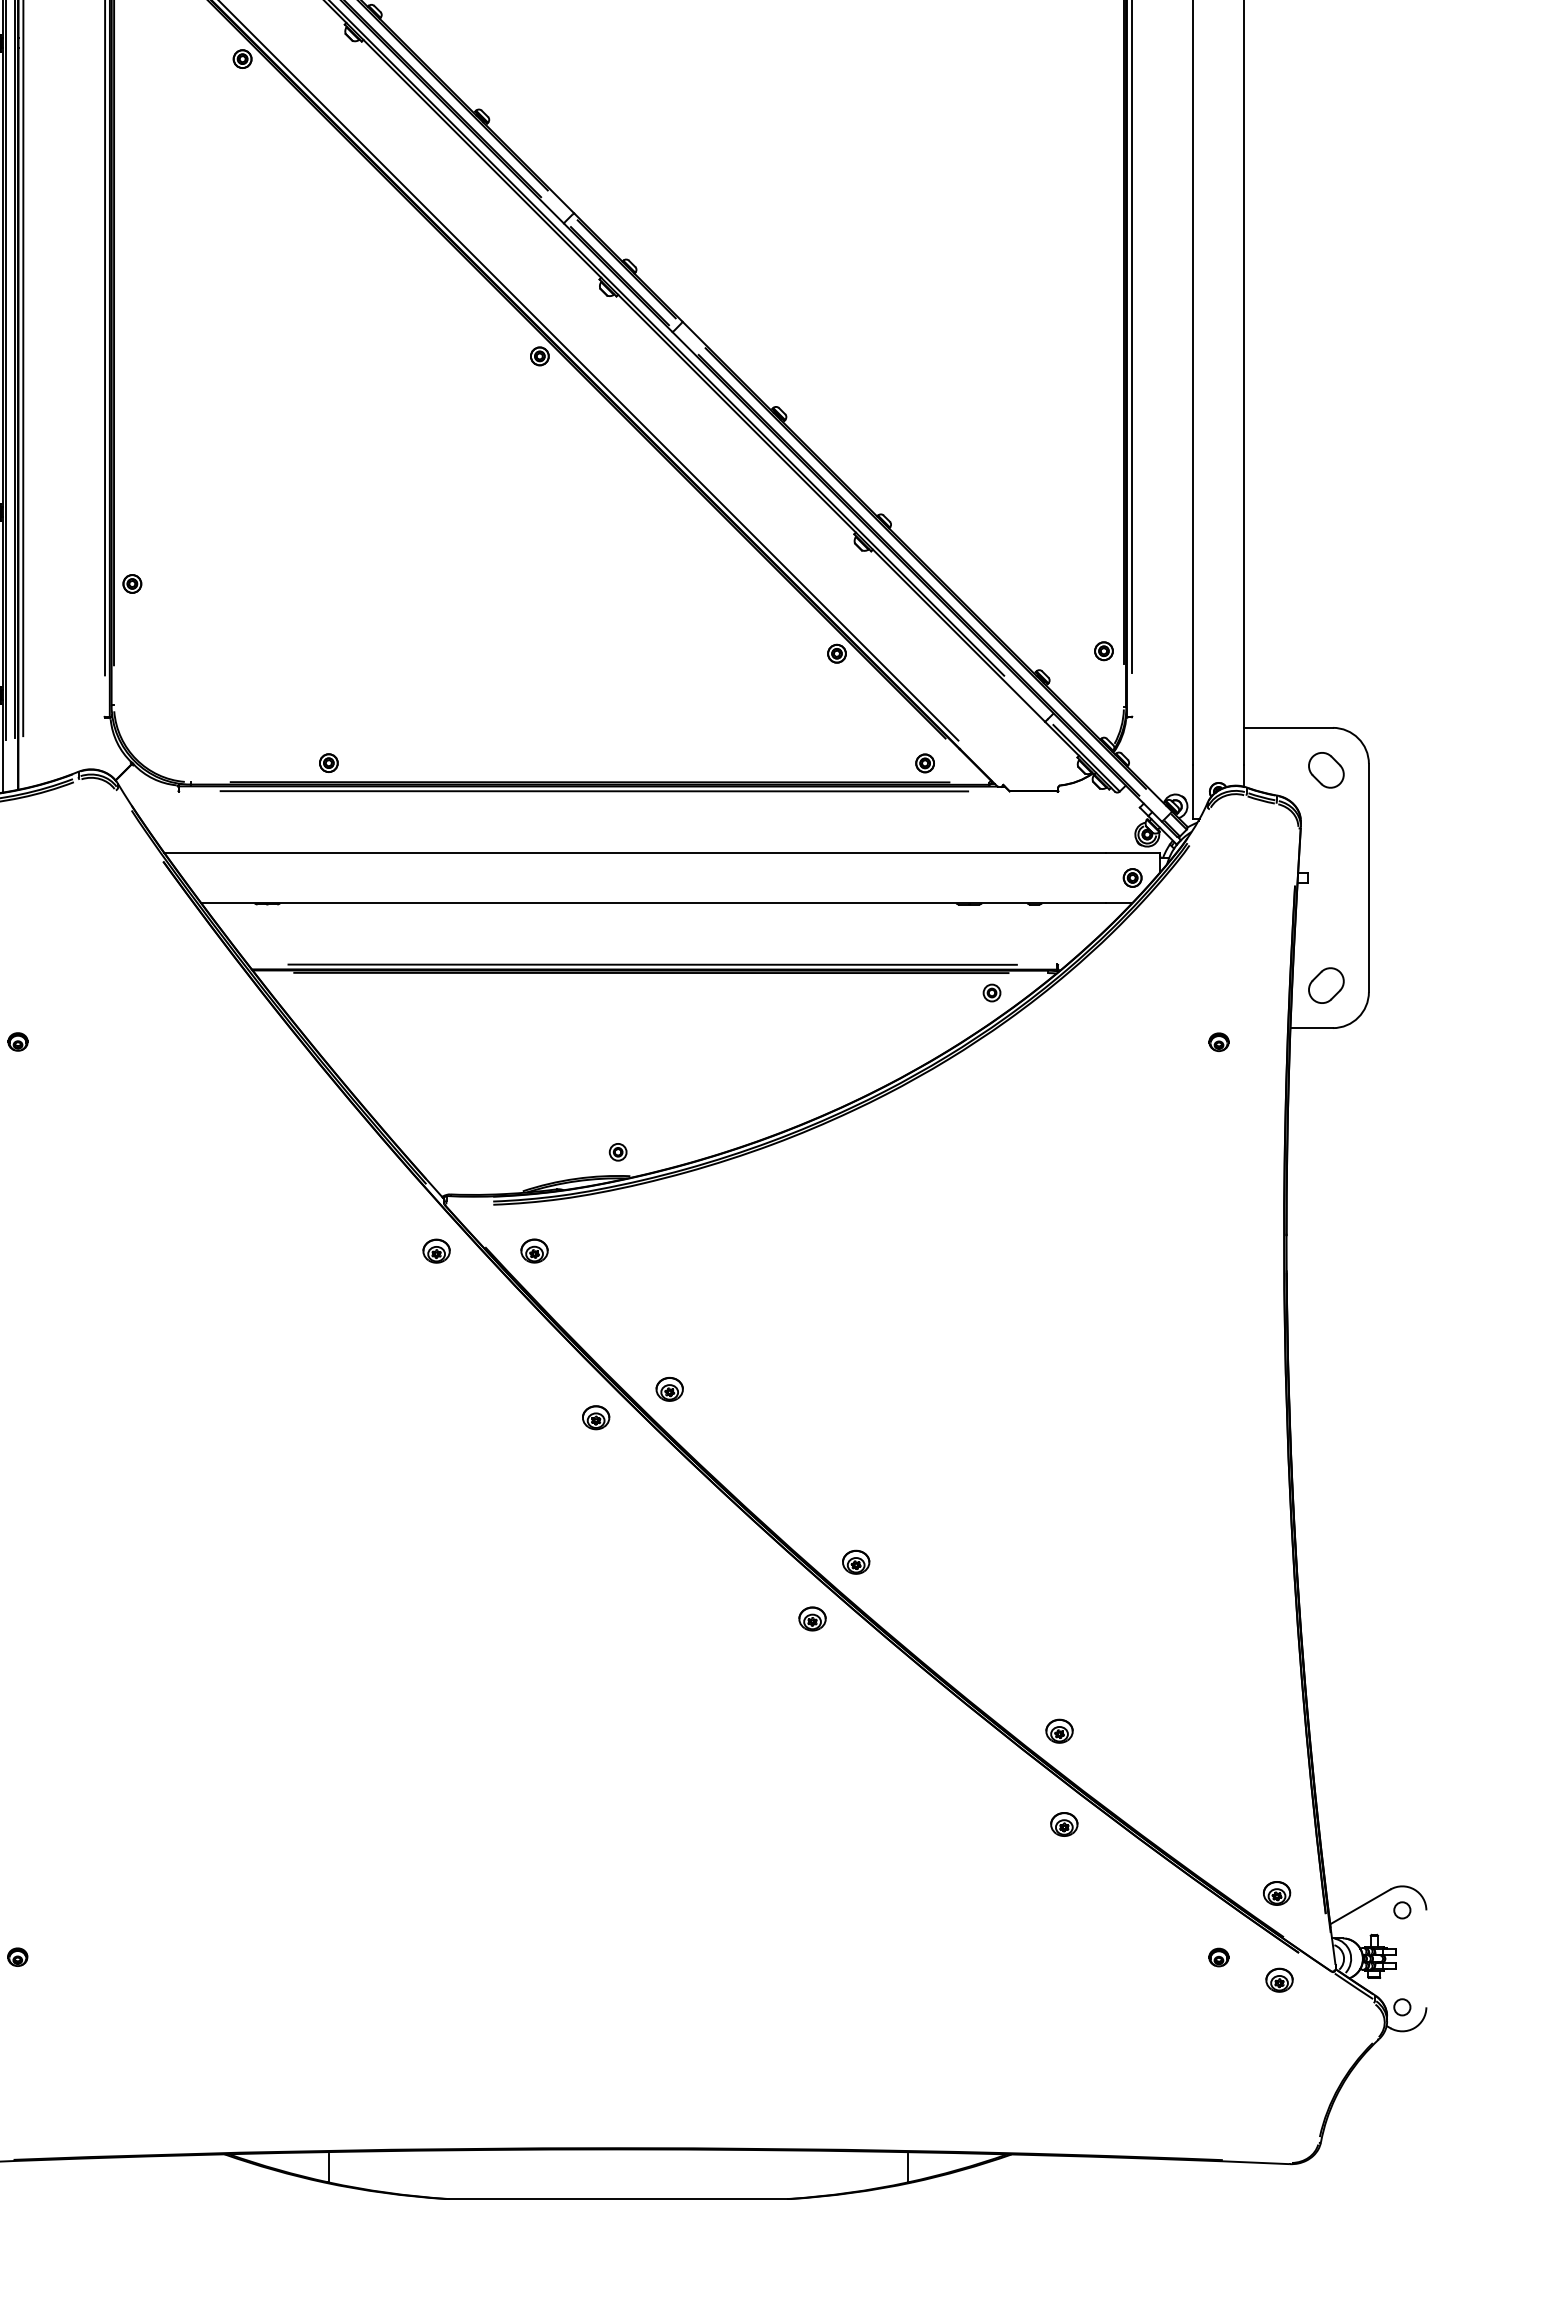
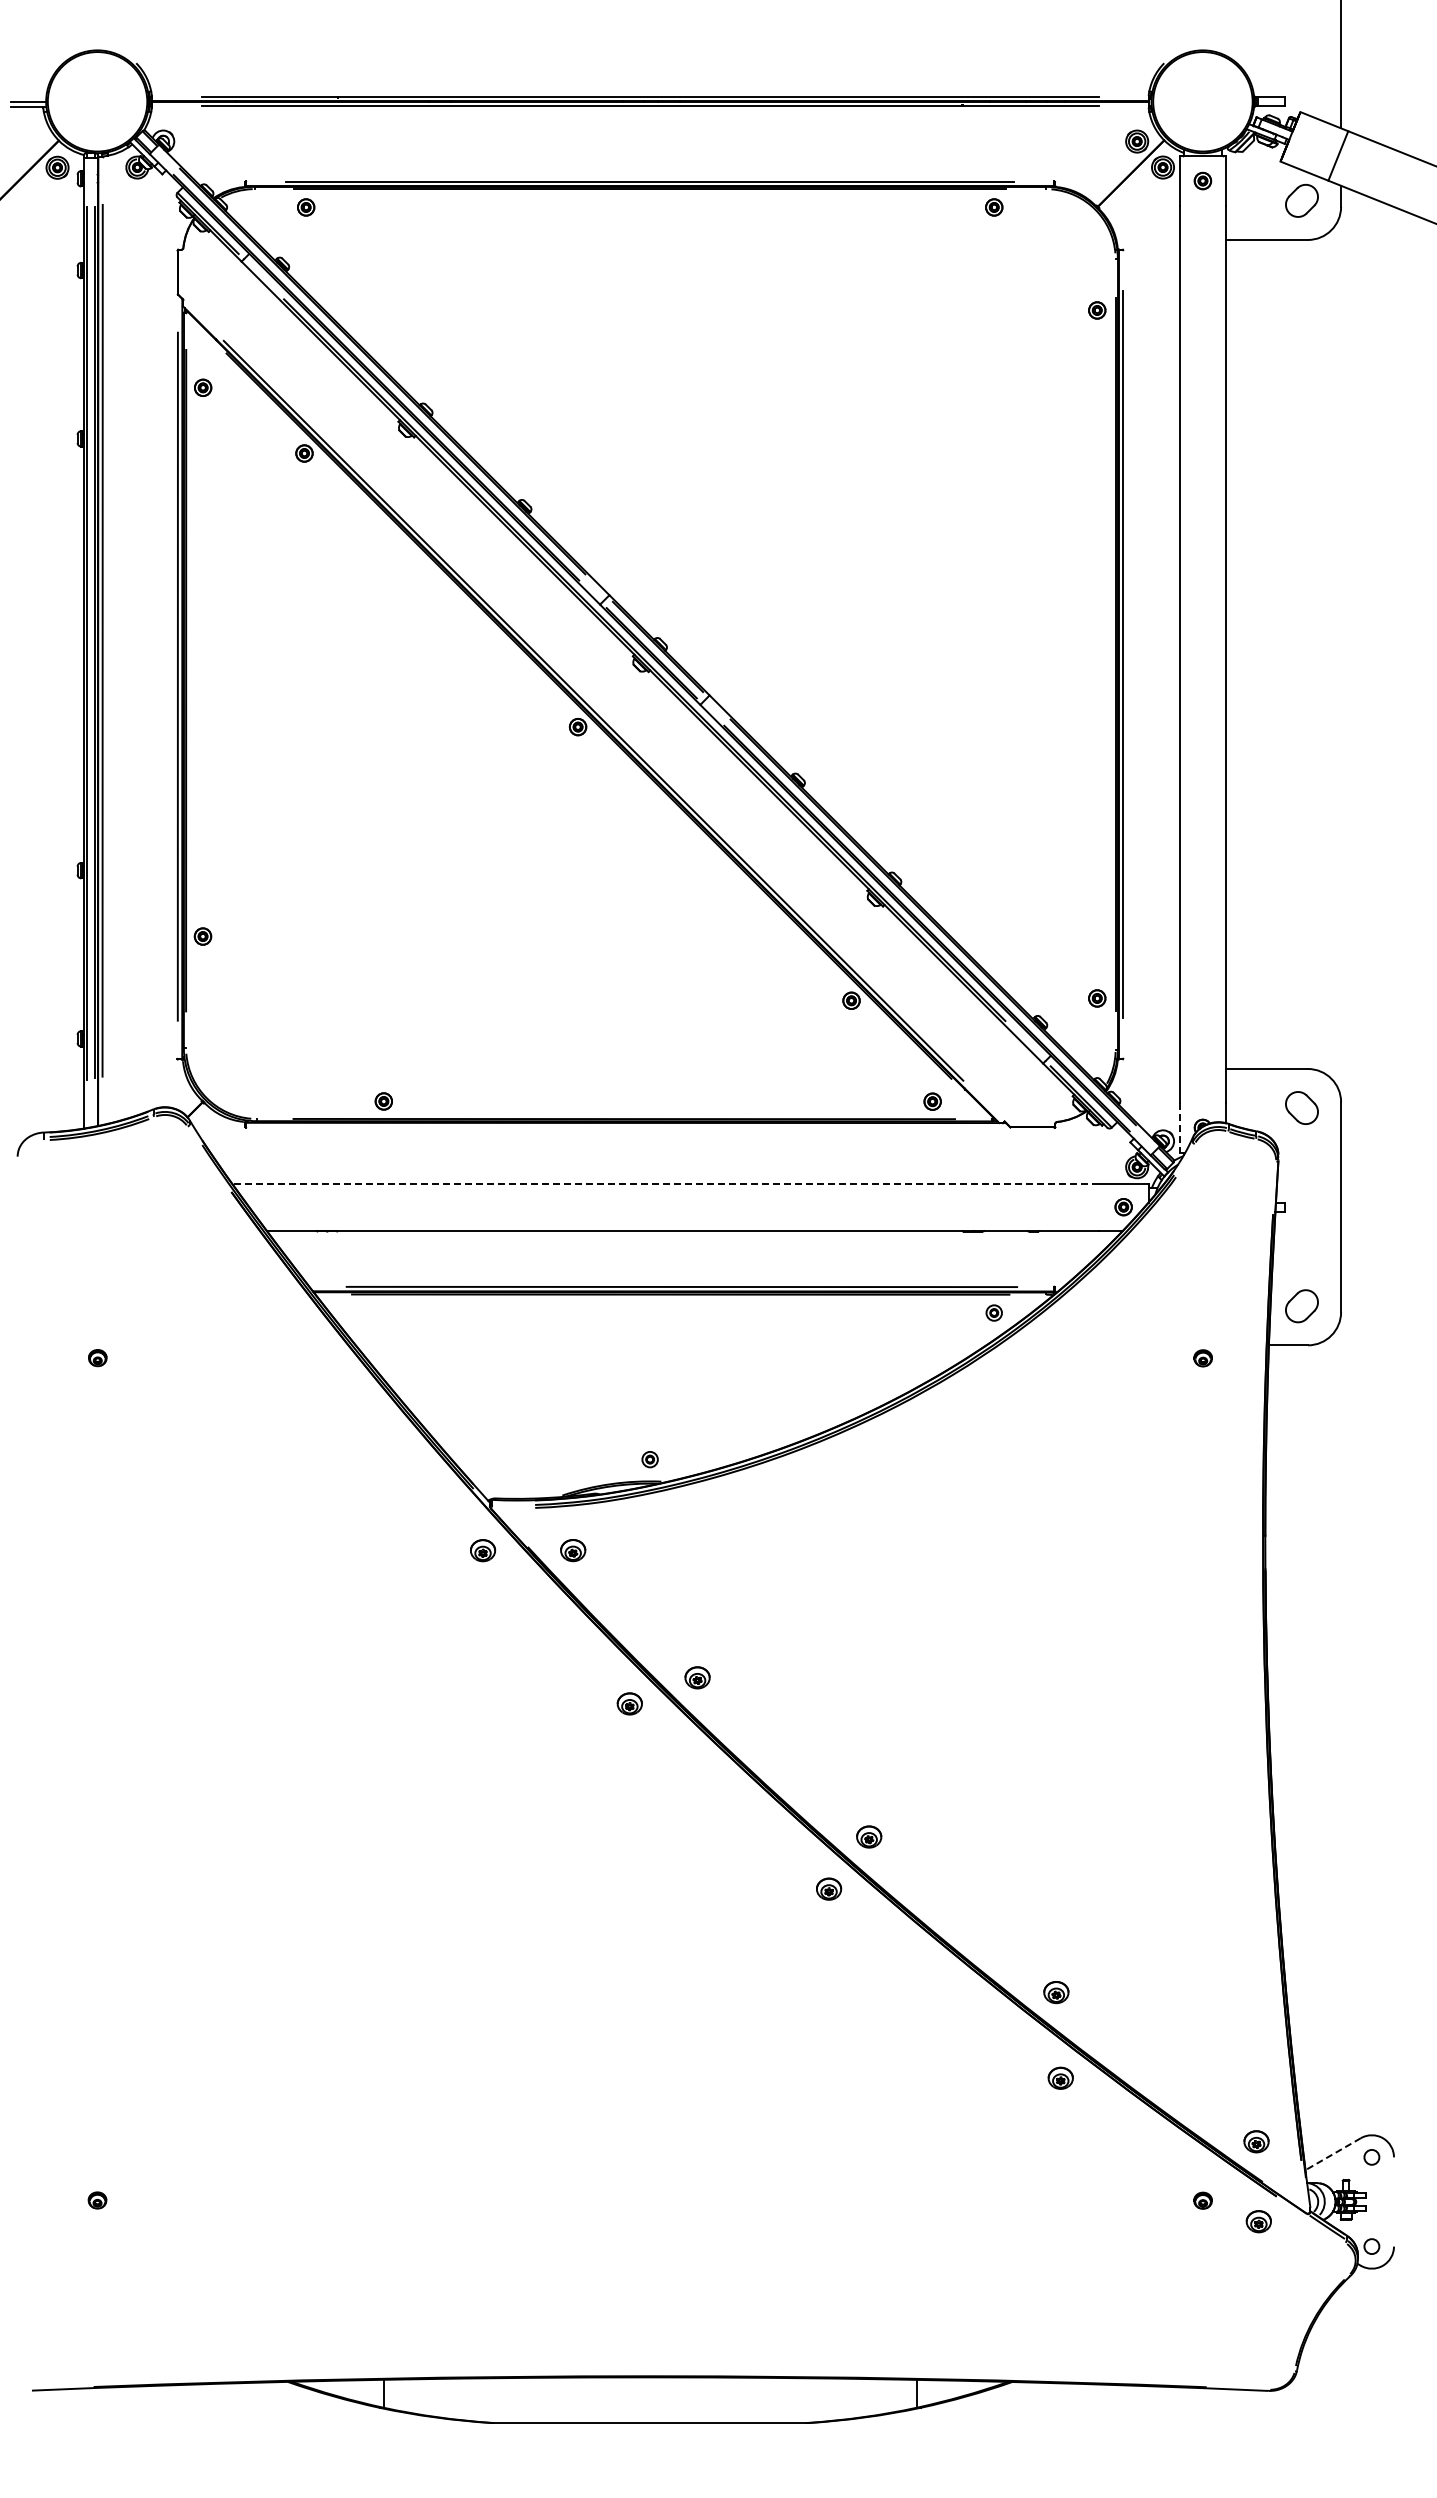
line: (594, 791) -> (628, 1127), removed
line: (1193, 791) -> (1179, 1127), solid -> dashed
line: (634, 852) -> (665, 1183), solid -> dashed
line: (1360, 1907) -> (1333, 2154), solid -> dashed

